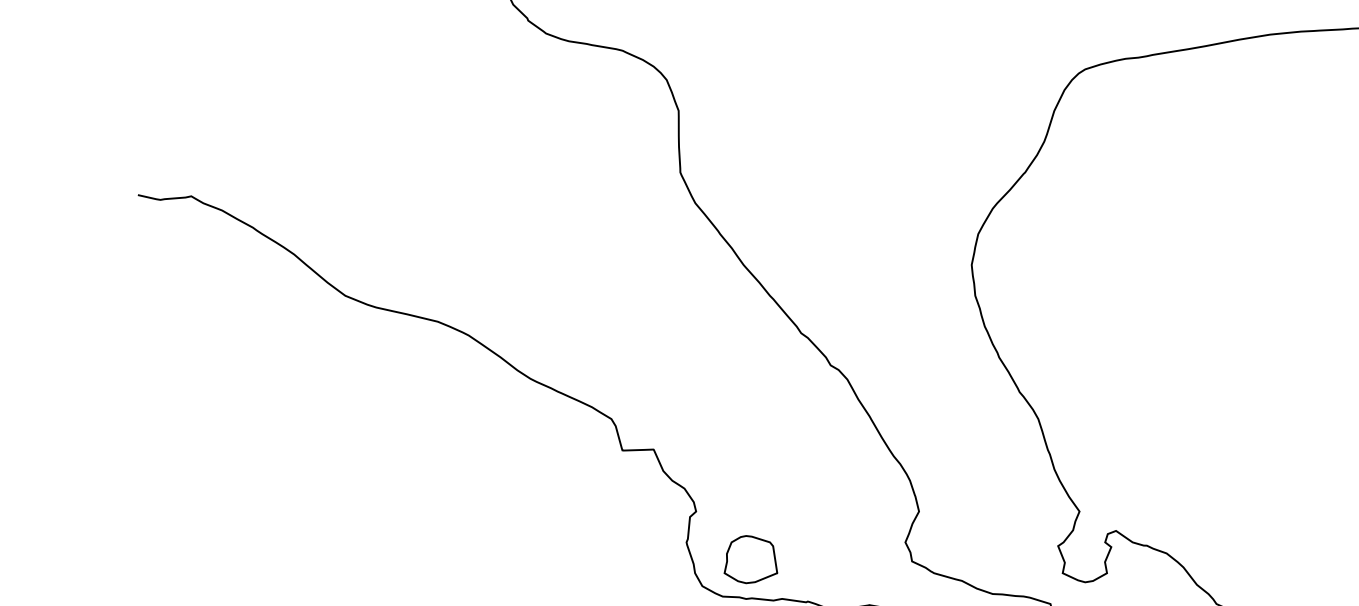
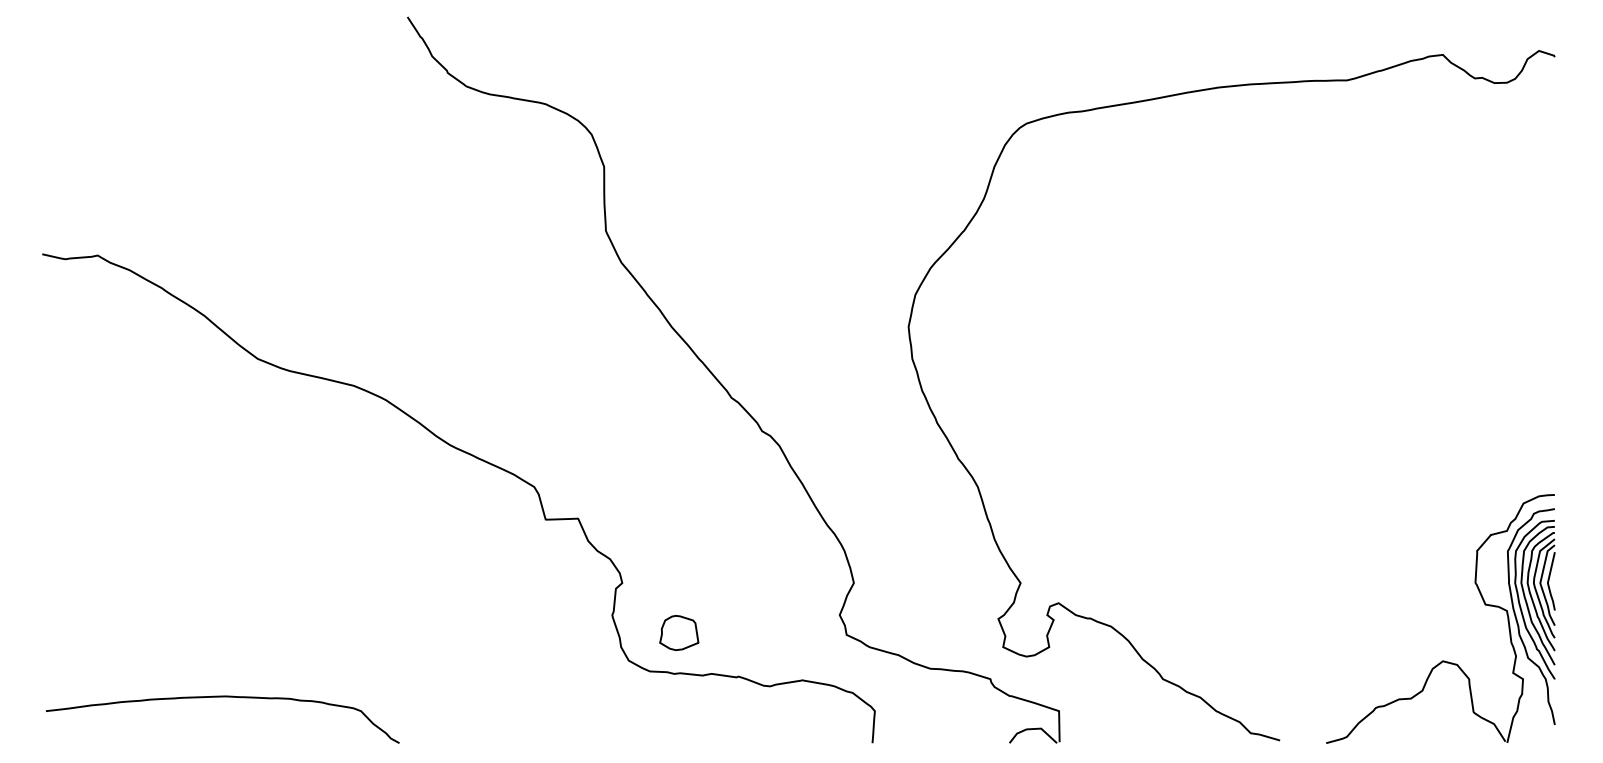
part: (751, 559) -> (679, 632), size x0.7

